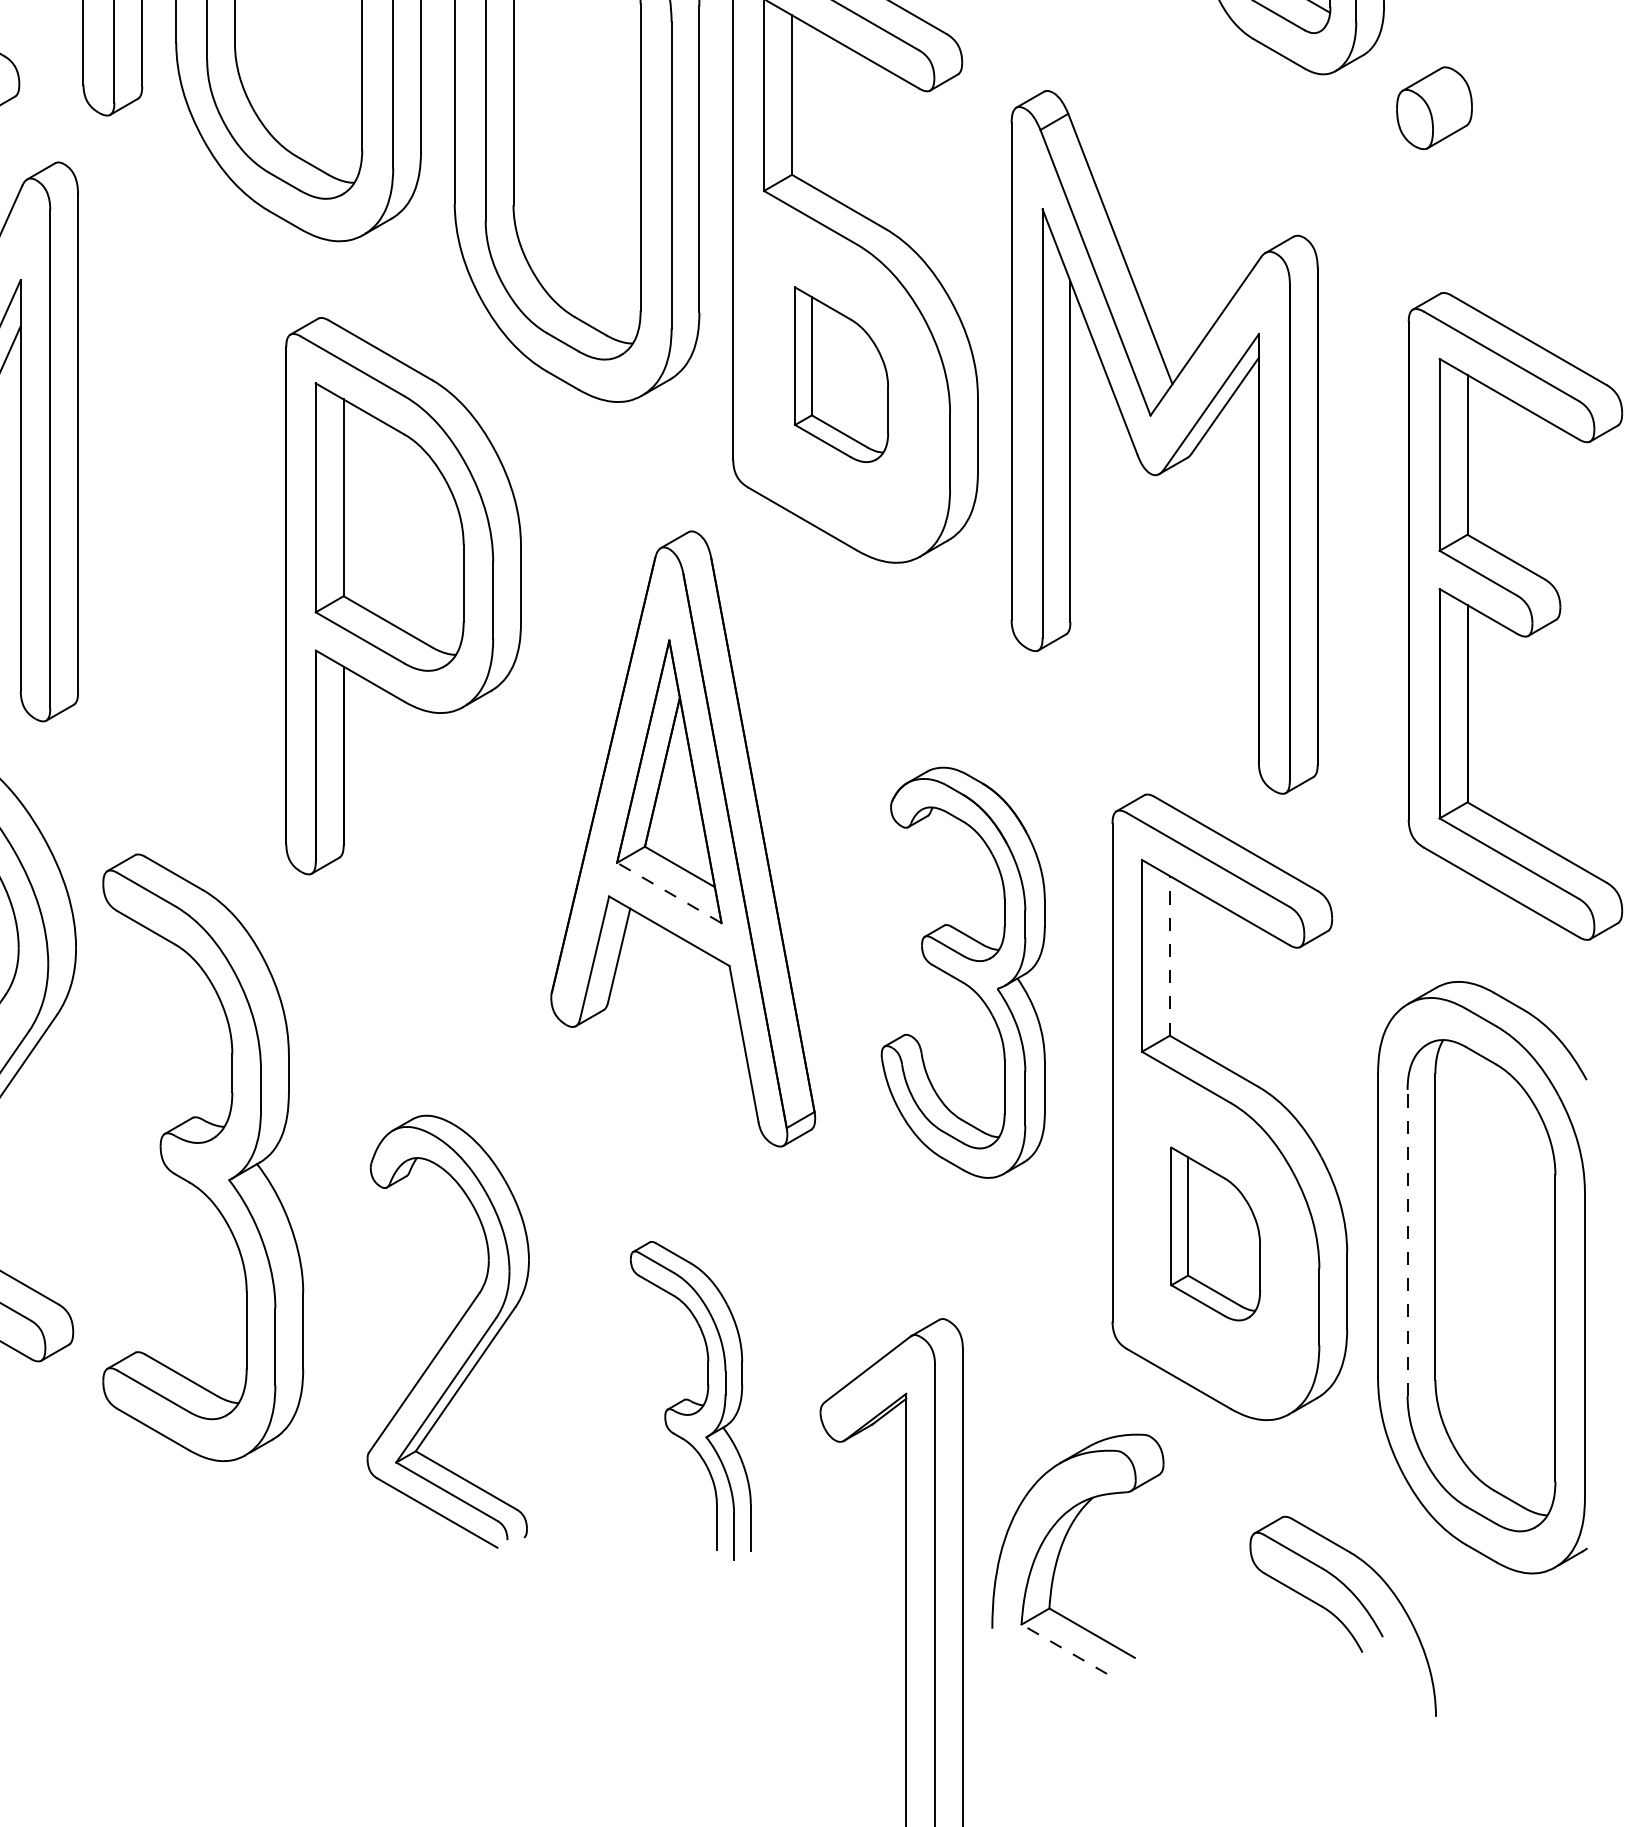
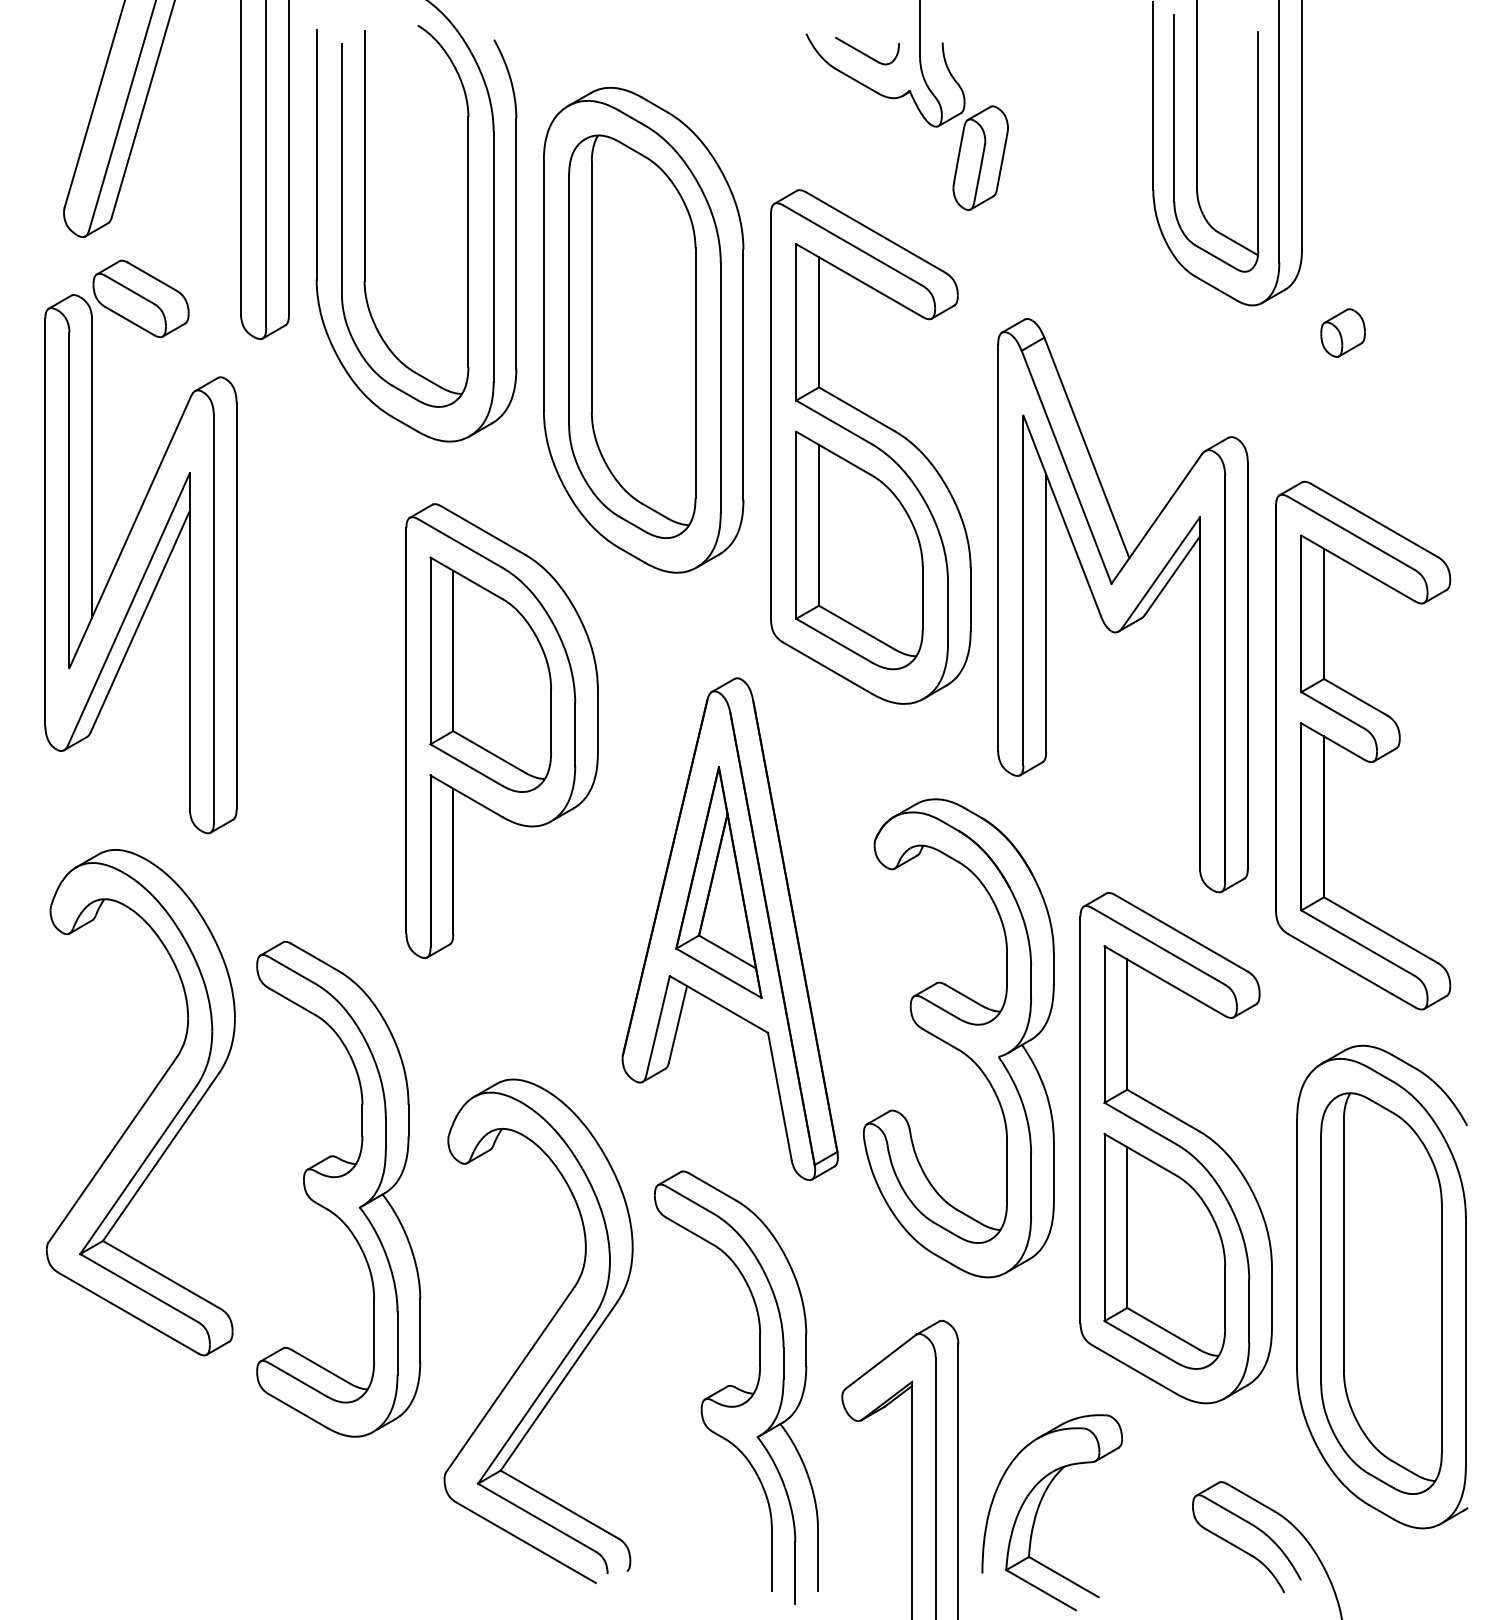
part: (1433, 107) -> (1342, 332), size x0.71
part: (841, 374) -> (859, 550), size x1.67
part: (1515, 616) -> (1363, 745), moved
line: (668, 893) -> (718, 973), dashed -> solid
line: (1170, 955) -> (1127, 1024), dashed -> solid
part: (963, 972) -> (958, 1038), size x1.43
part: (1215, 1234) -> (1164, 1251), size x1.67
line: (1407, 1242) -> (1321, 1258), dashed -> solid
part: (448, 1330) -> (538, 1330), size x1.43
part: (690, 1400) -> (736, 1387), size x1.67
line: (1063, 1648) -> (1040, 1589), dashed -> solid

